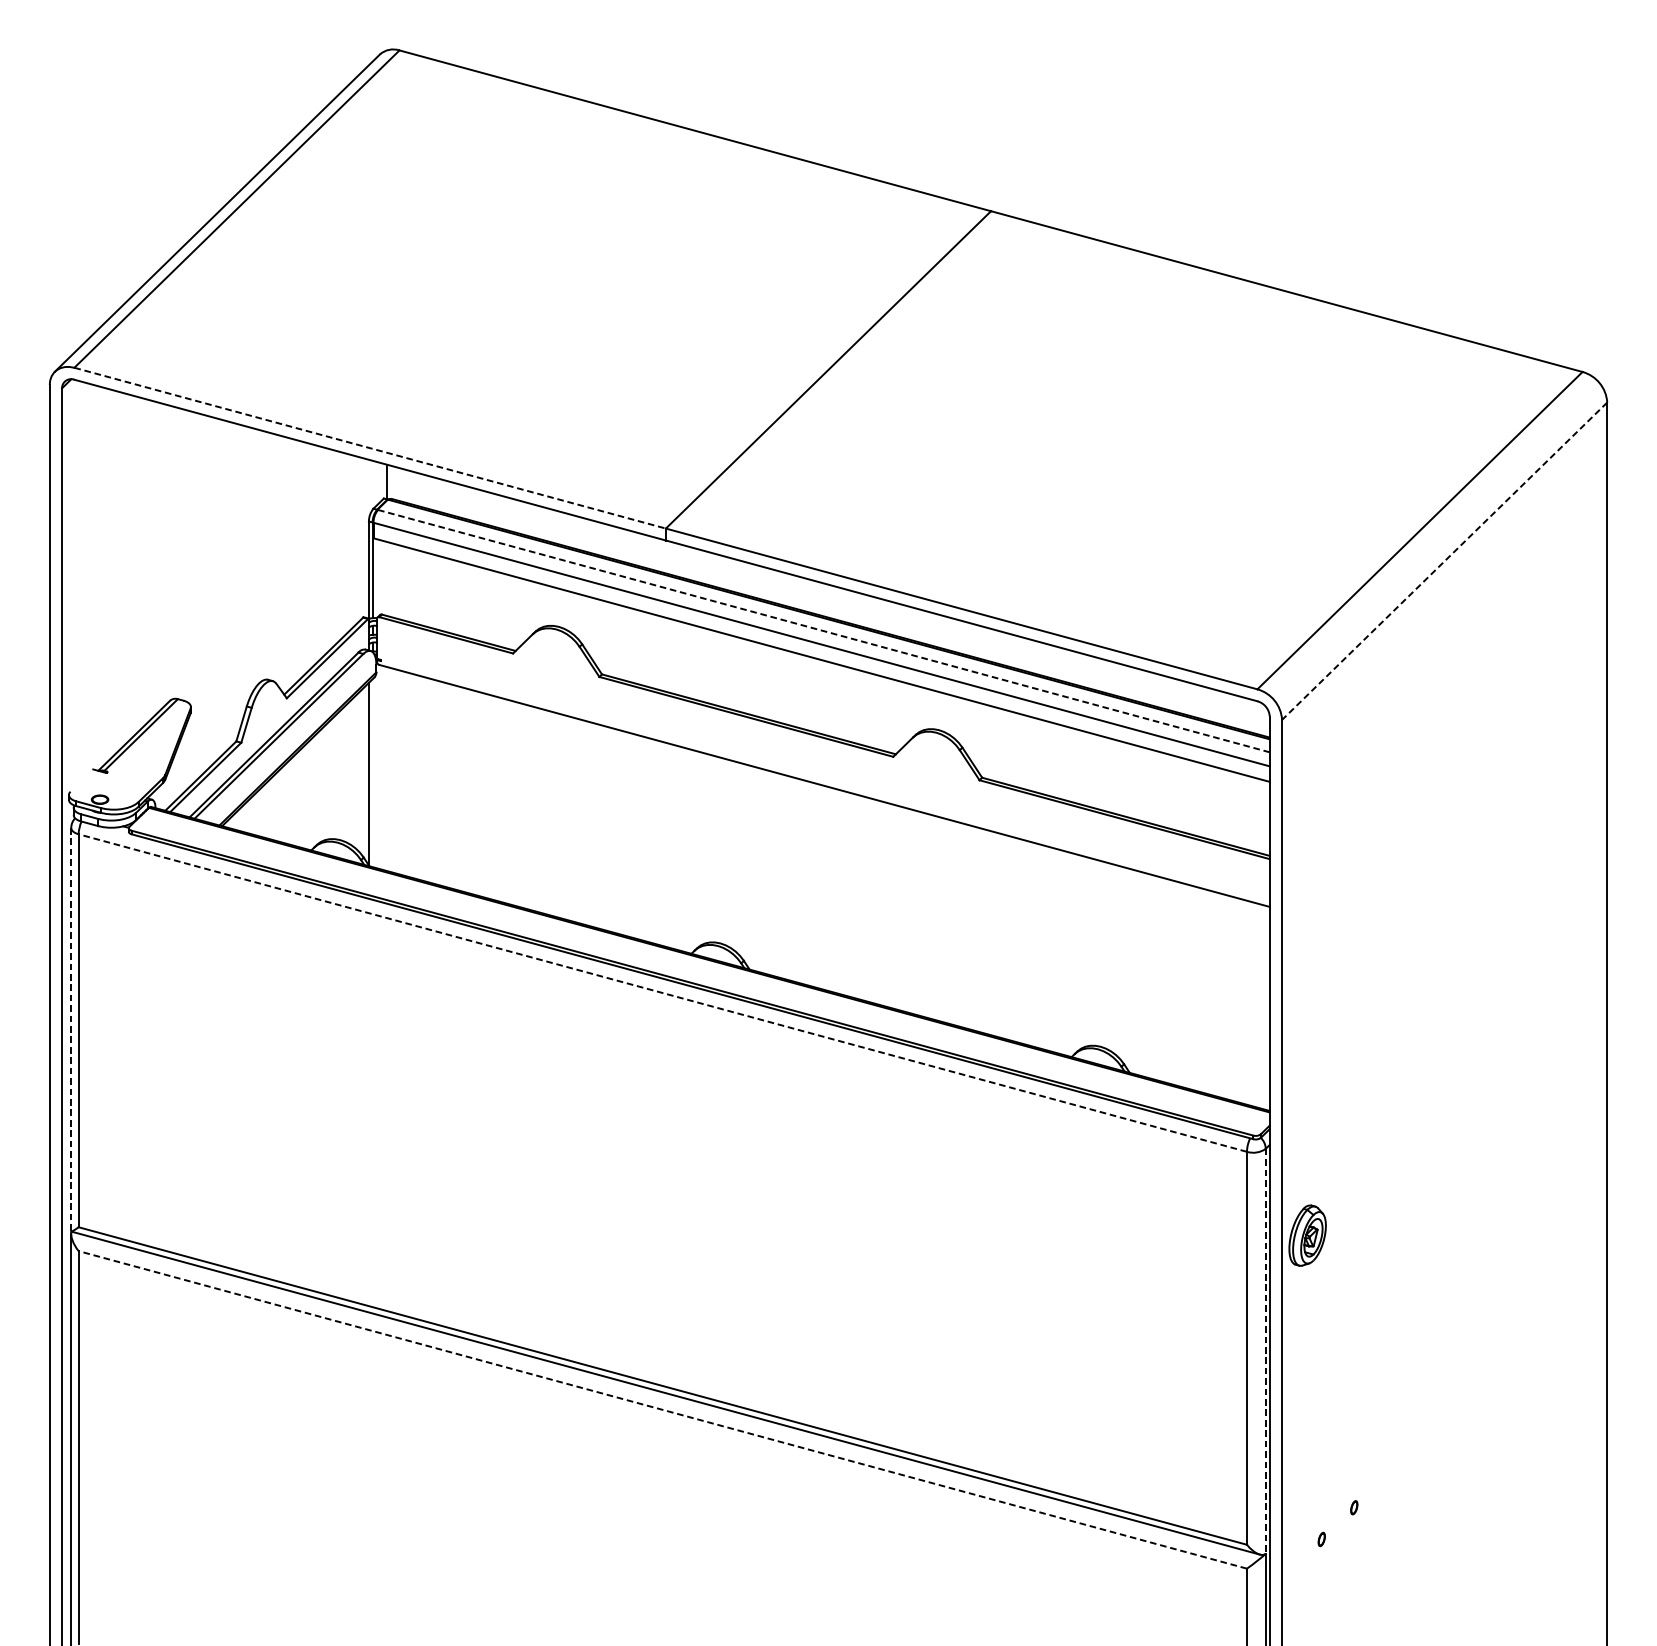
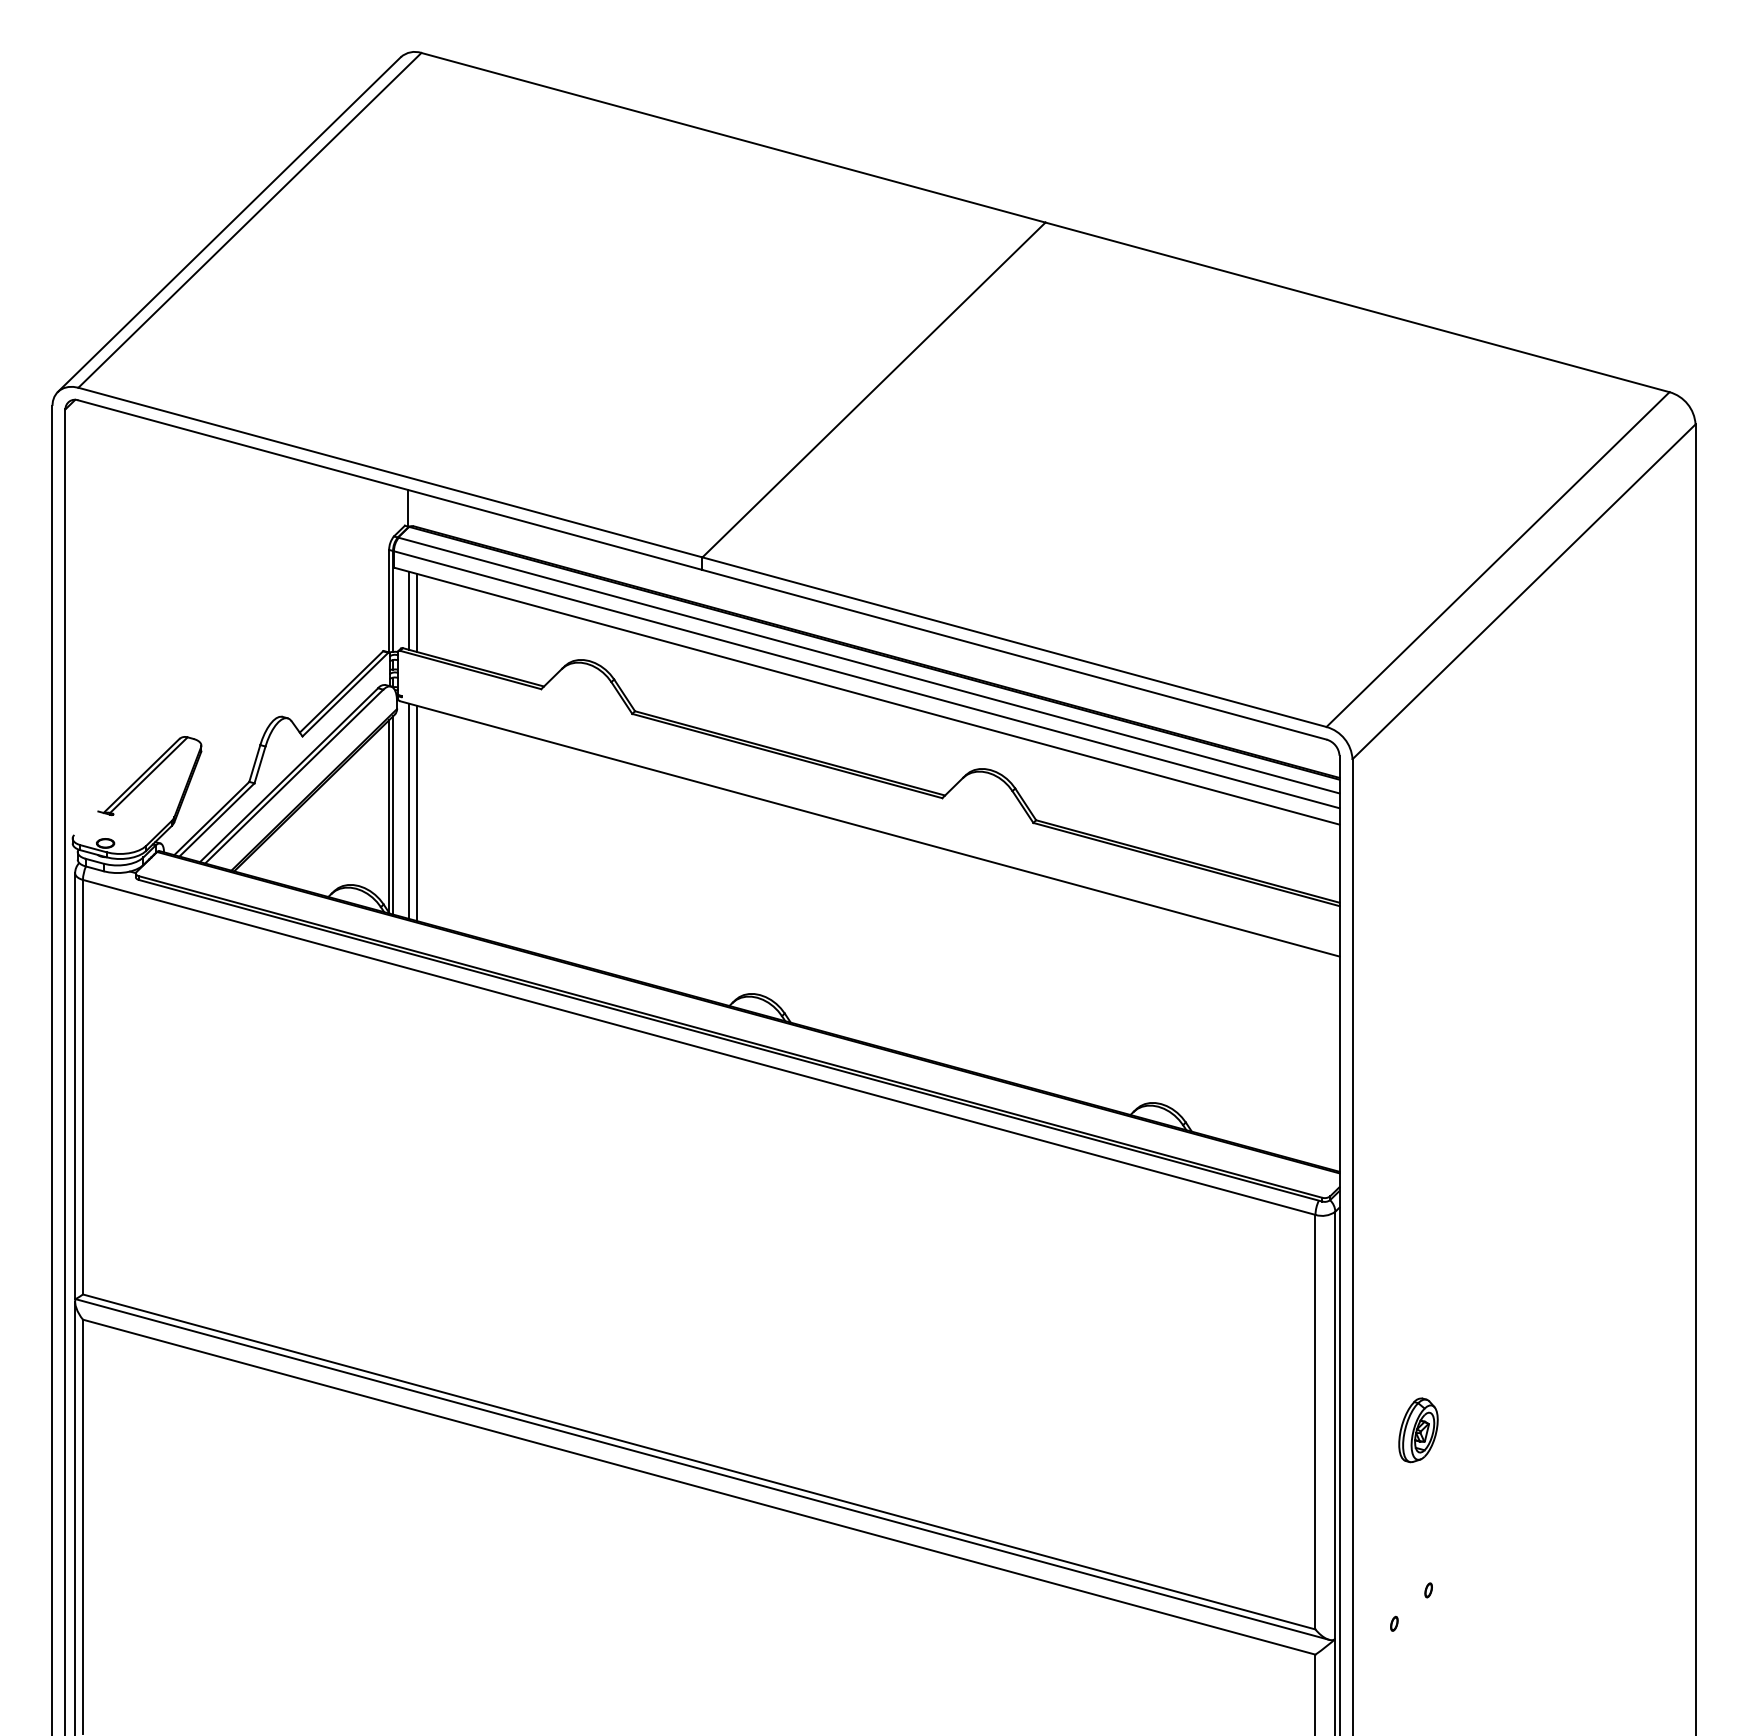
line: (370, 448) -> (390, 472), dashed -> solid
line: (1445, 560) -> (1524, 591), dashed -> solid
line: (387, 578) -> (408, 610), added
line: (394, 580) -> (416, 612), added
line: (824, 631) -> (869, 665), dashed -> solid
line: (387, 768) -> (408, 810), added
line: (394, 771) -> (416, 813), added
line: (373, 773) -> (393, 815), added
line: (663, 993) -> (699, 1047), dashed -> solid
line: (71, 1030) -> (75, 1086), dashed -> solid
part: (1307, 1235) -> (1418, 1430), moved
line: (1265, 1351) -> (1335, 1425), dashed -> solid
line: (663, 1410) -> (699, 1487), dashed -> solid

